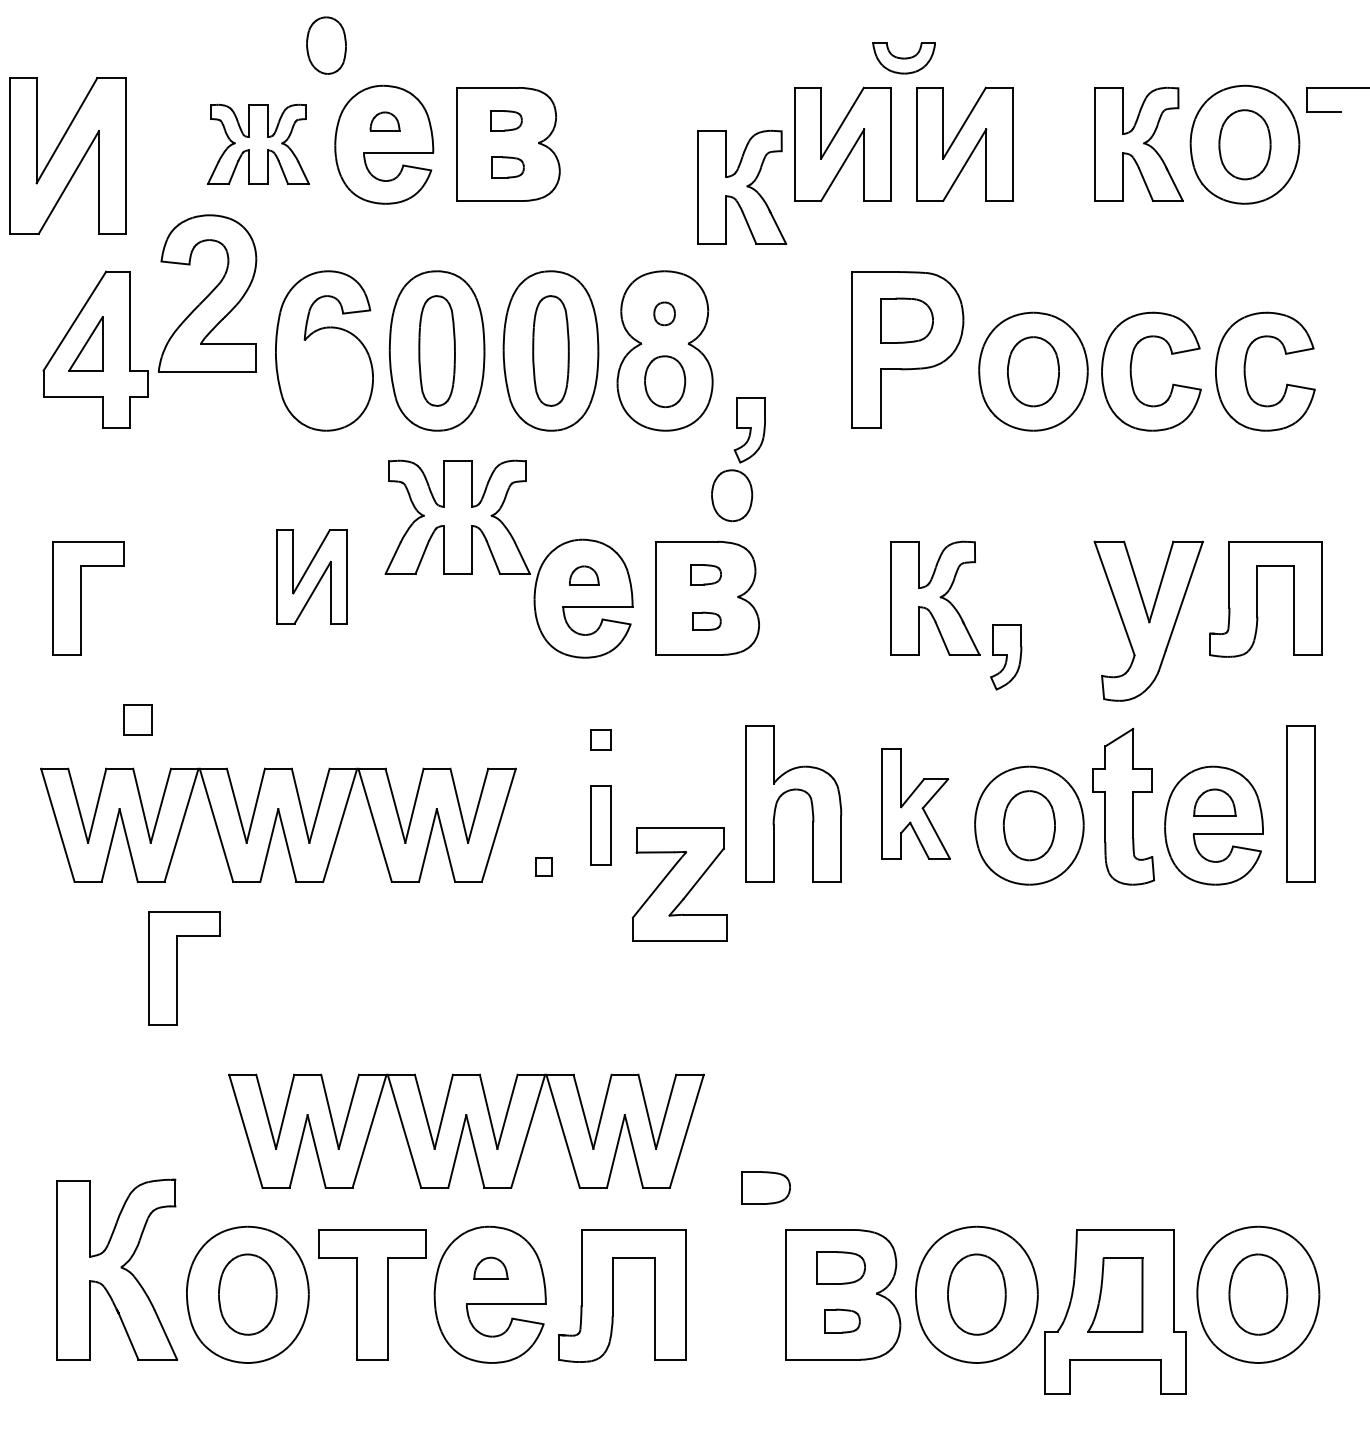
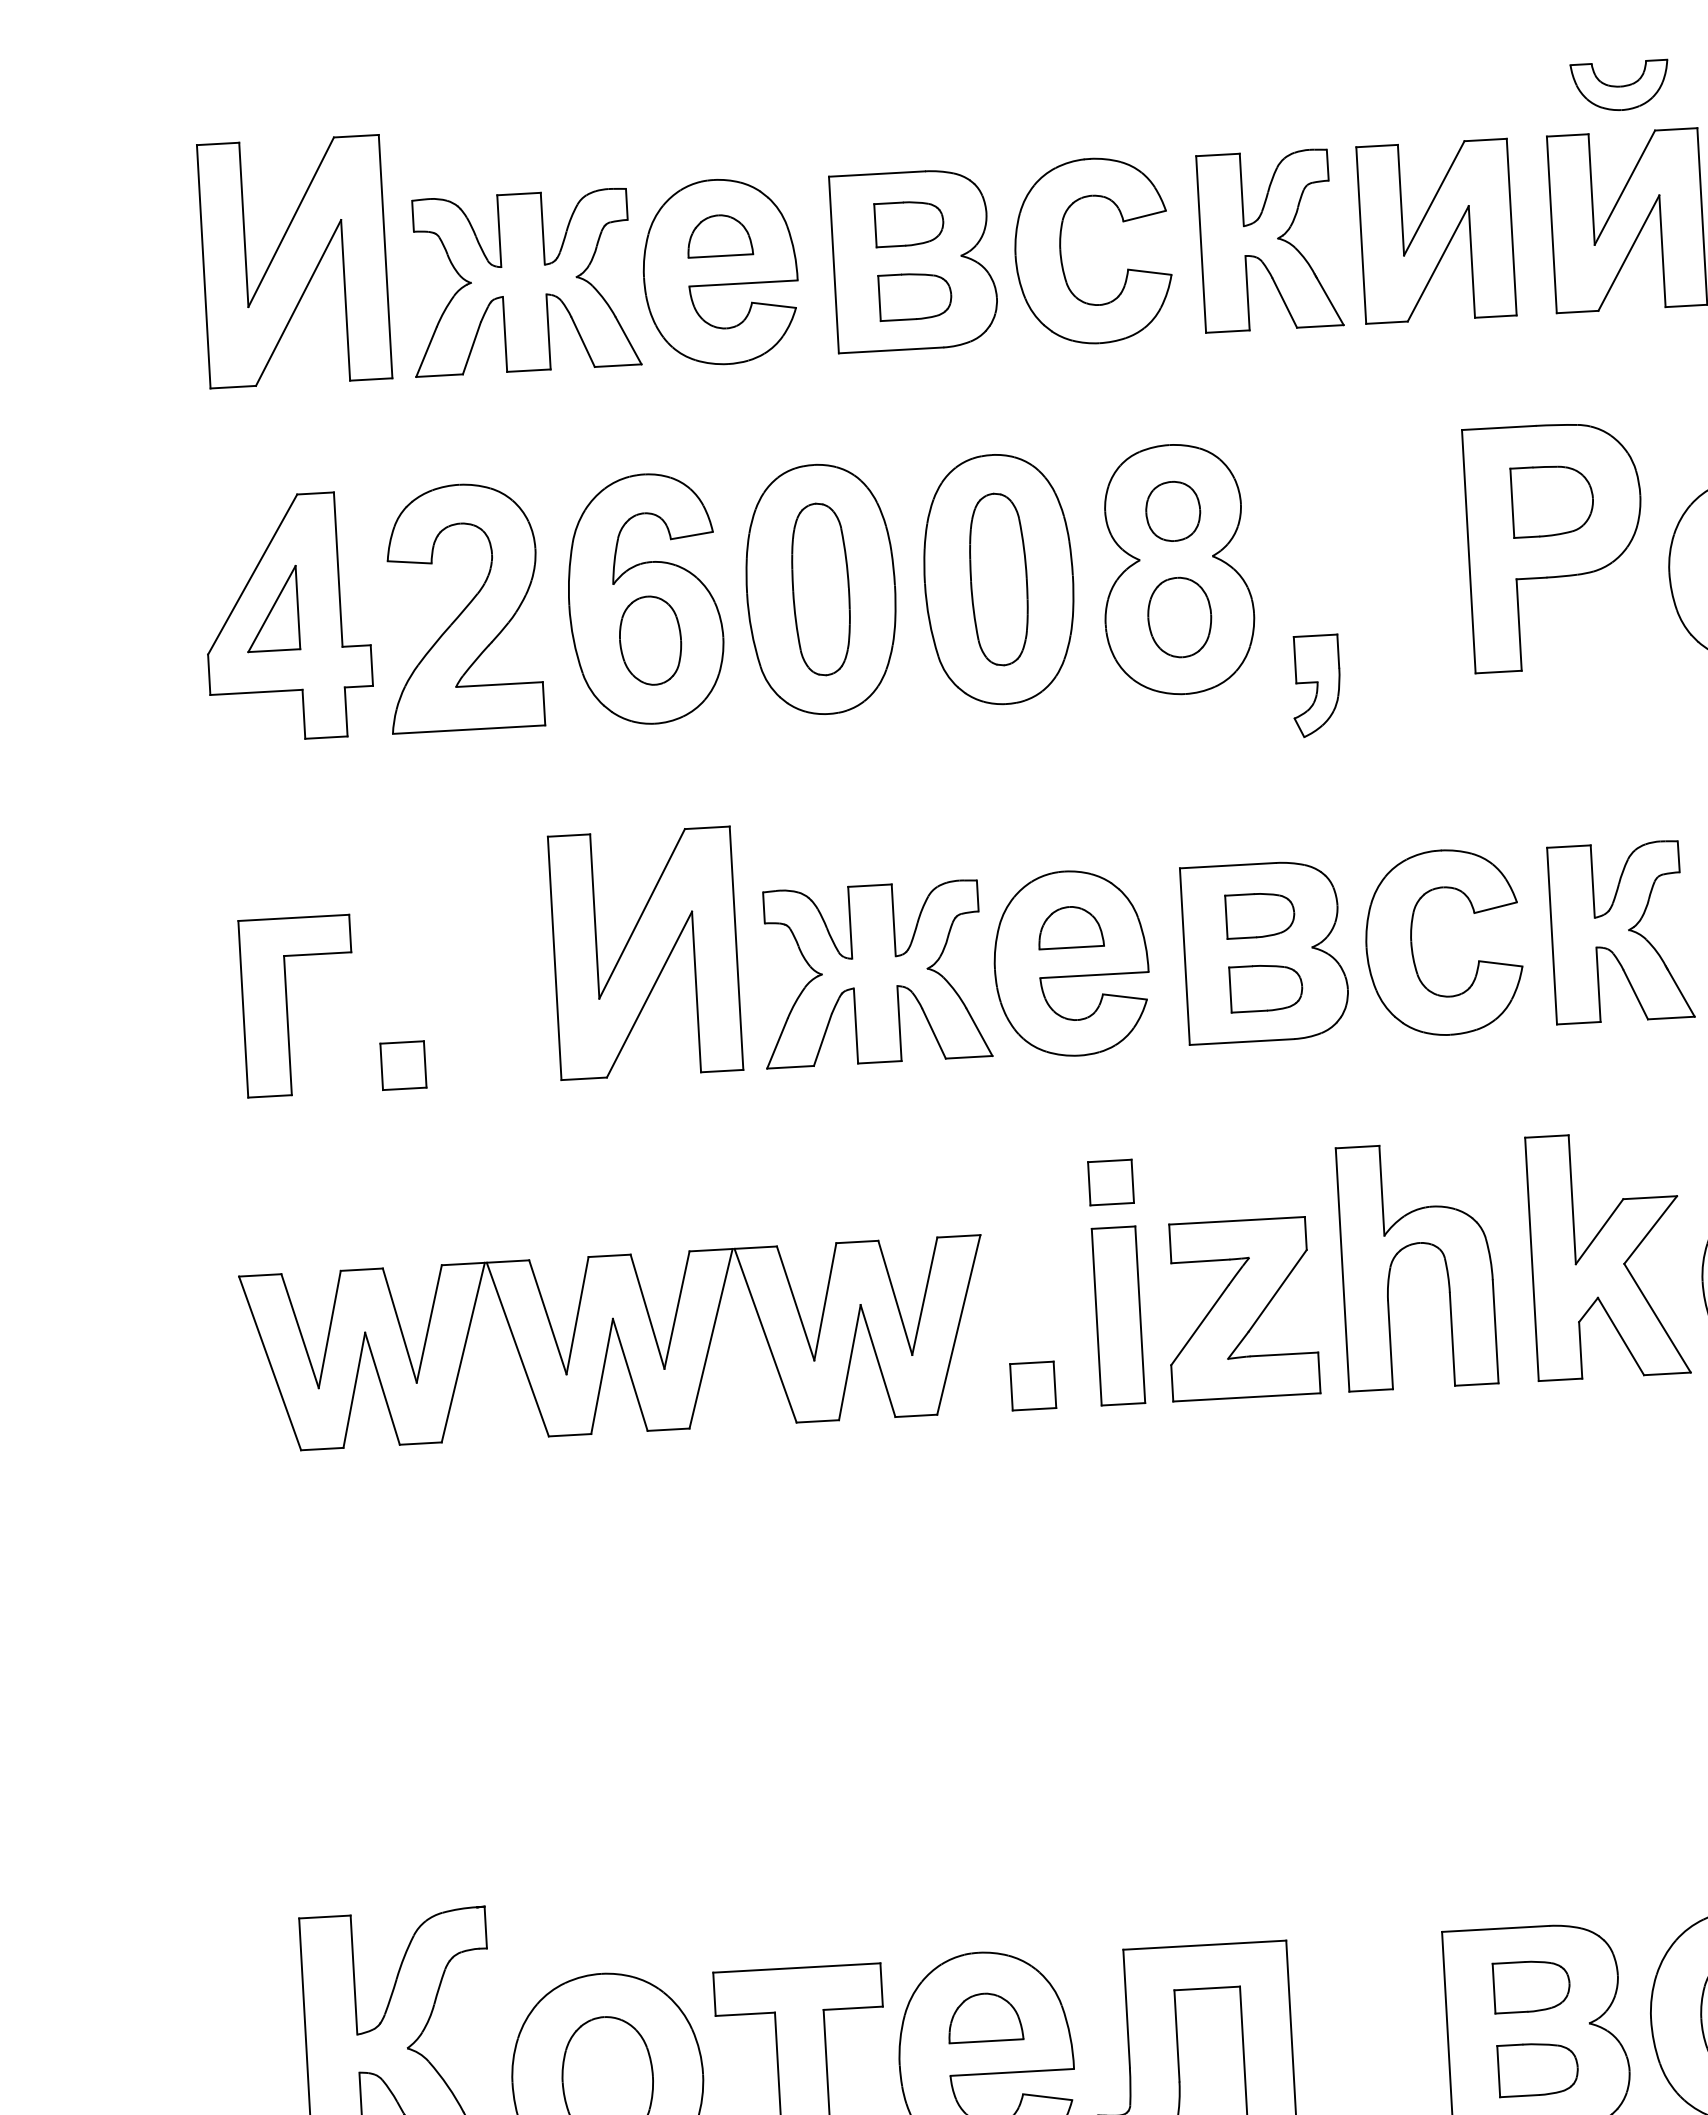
part: (326, 45) -> (650, 640), moved
part: (903, 58) -> (1619, 86), moved
part: (506, 120) -> (909, 223), size x1.43
part: (384, 121) -> (718, 235), size x1.43
part: (258, 144) -> (524, 282), size x1.43
part: (603, 149) -> (1063, 260), added
part: (67, 155) -> (294, 260), moved
part: (507, 167) -> (914, 296), size x1.43
part: (742, 187) -> (1270, 240), moved
part: (207, 293) -> (462, 607), moved
part: (664, 313) -> (1172, 511), size x1.67
part: (732, 495) -> (1294, 789), removed
part: (457, 516) -> (874, 972), moved
part: (705, 574) -> (1259, 915), size x1.43
part: (583, 575) -> (1069, 927), size x1.43
part: (311, 576) -> (644, 952), size x1.67
part: (802, 598) -> (1413, 944), added
part: (706, 621) -> (1265, 988), size x1.67
part: (137, 719) -> (403, 1064), moved
part: (600, 739) -> (1110, 1181), size x1.43
part: (915, 803) -> (1607, 1254), size x1.43
part: (600, 825) -> (1117, 1316), size x1.43
part: (543, 866) -> (1032, 1385), size x1.67
part: (679, 884) -> (1241, 1309), moved
part: (177, 968) -> (469, 1576), removed
part: (466, 1130) -> (934, 1804), removed
part: (765, 1187) -> (1406, 1867), removed
part: (490, 1268) -> (984, 2017), size x1.43
part: (842, 1320) -> (1538, 2068), size x1.43

